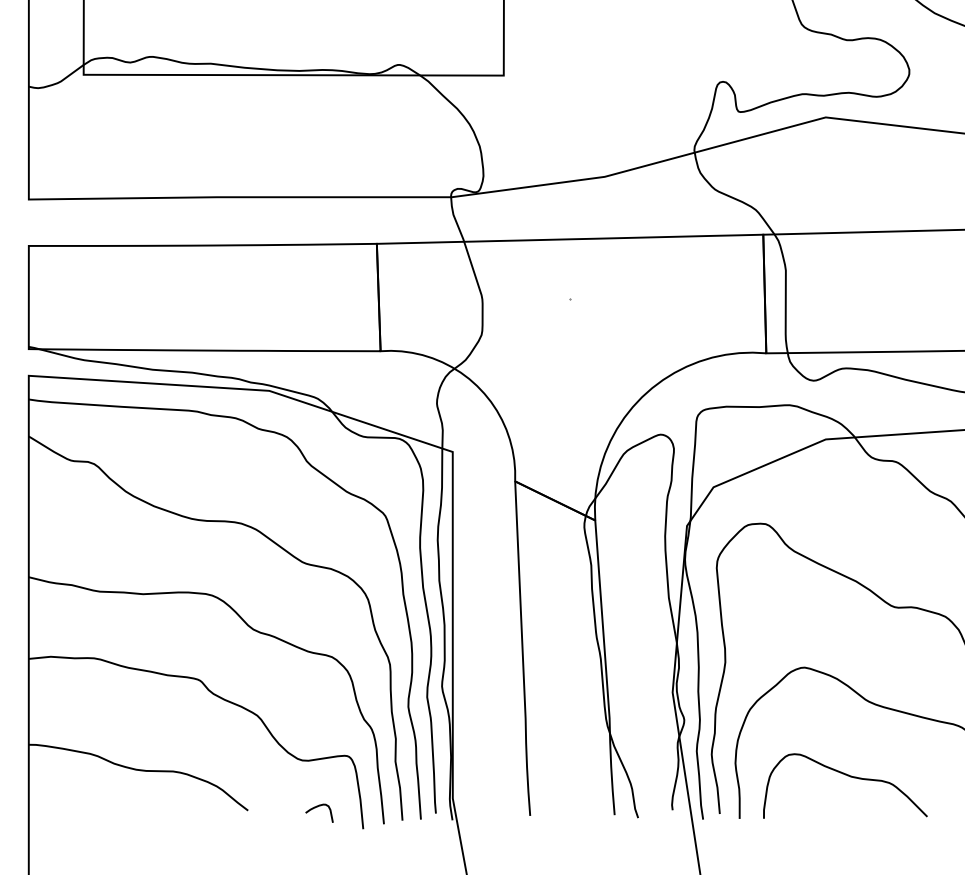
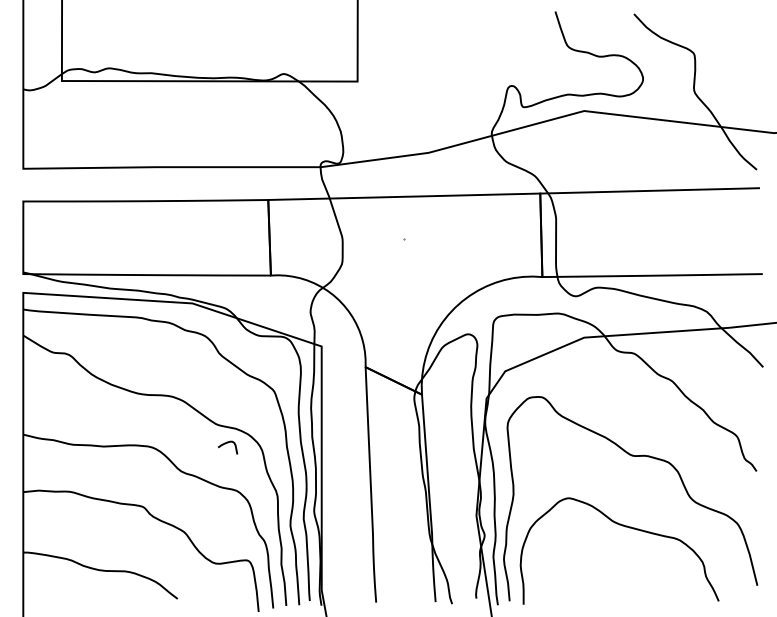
curve: (848, 777) -> (600, 575), removed
curve: (320, 807) -> (228, 443), moved

